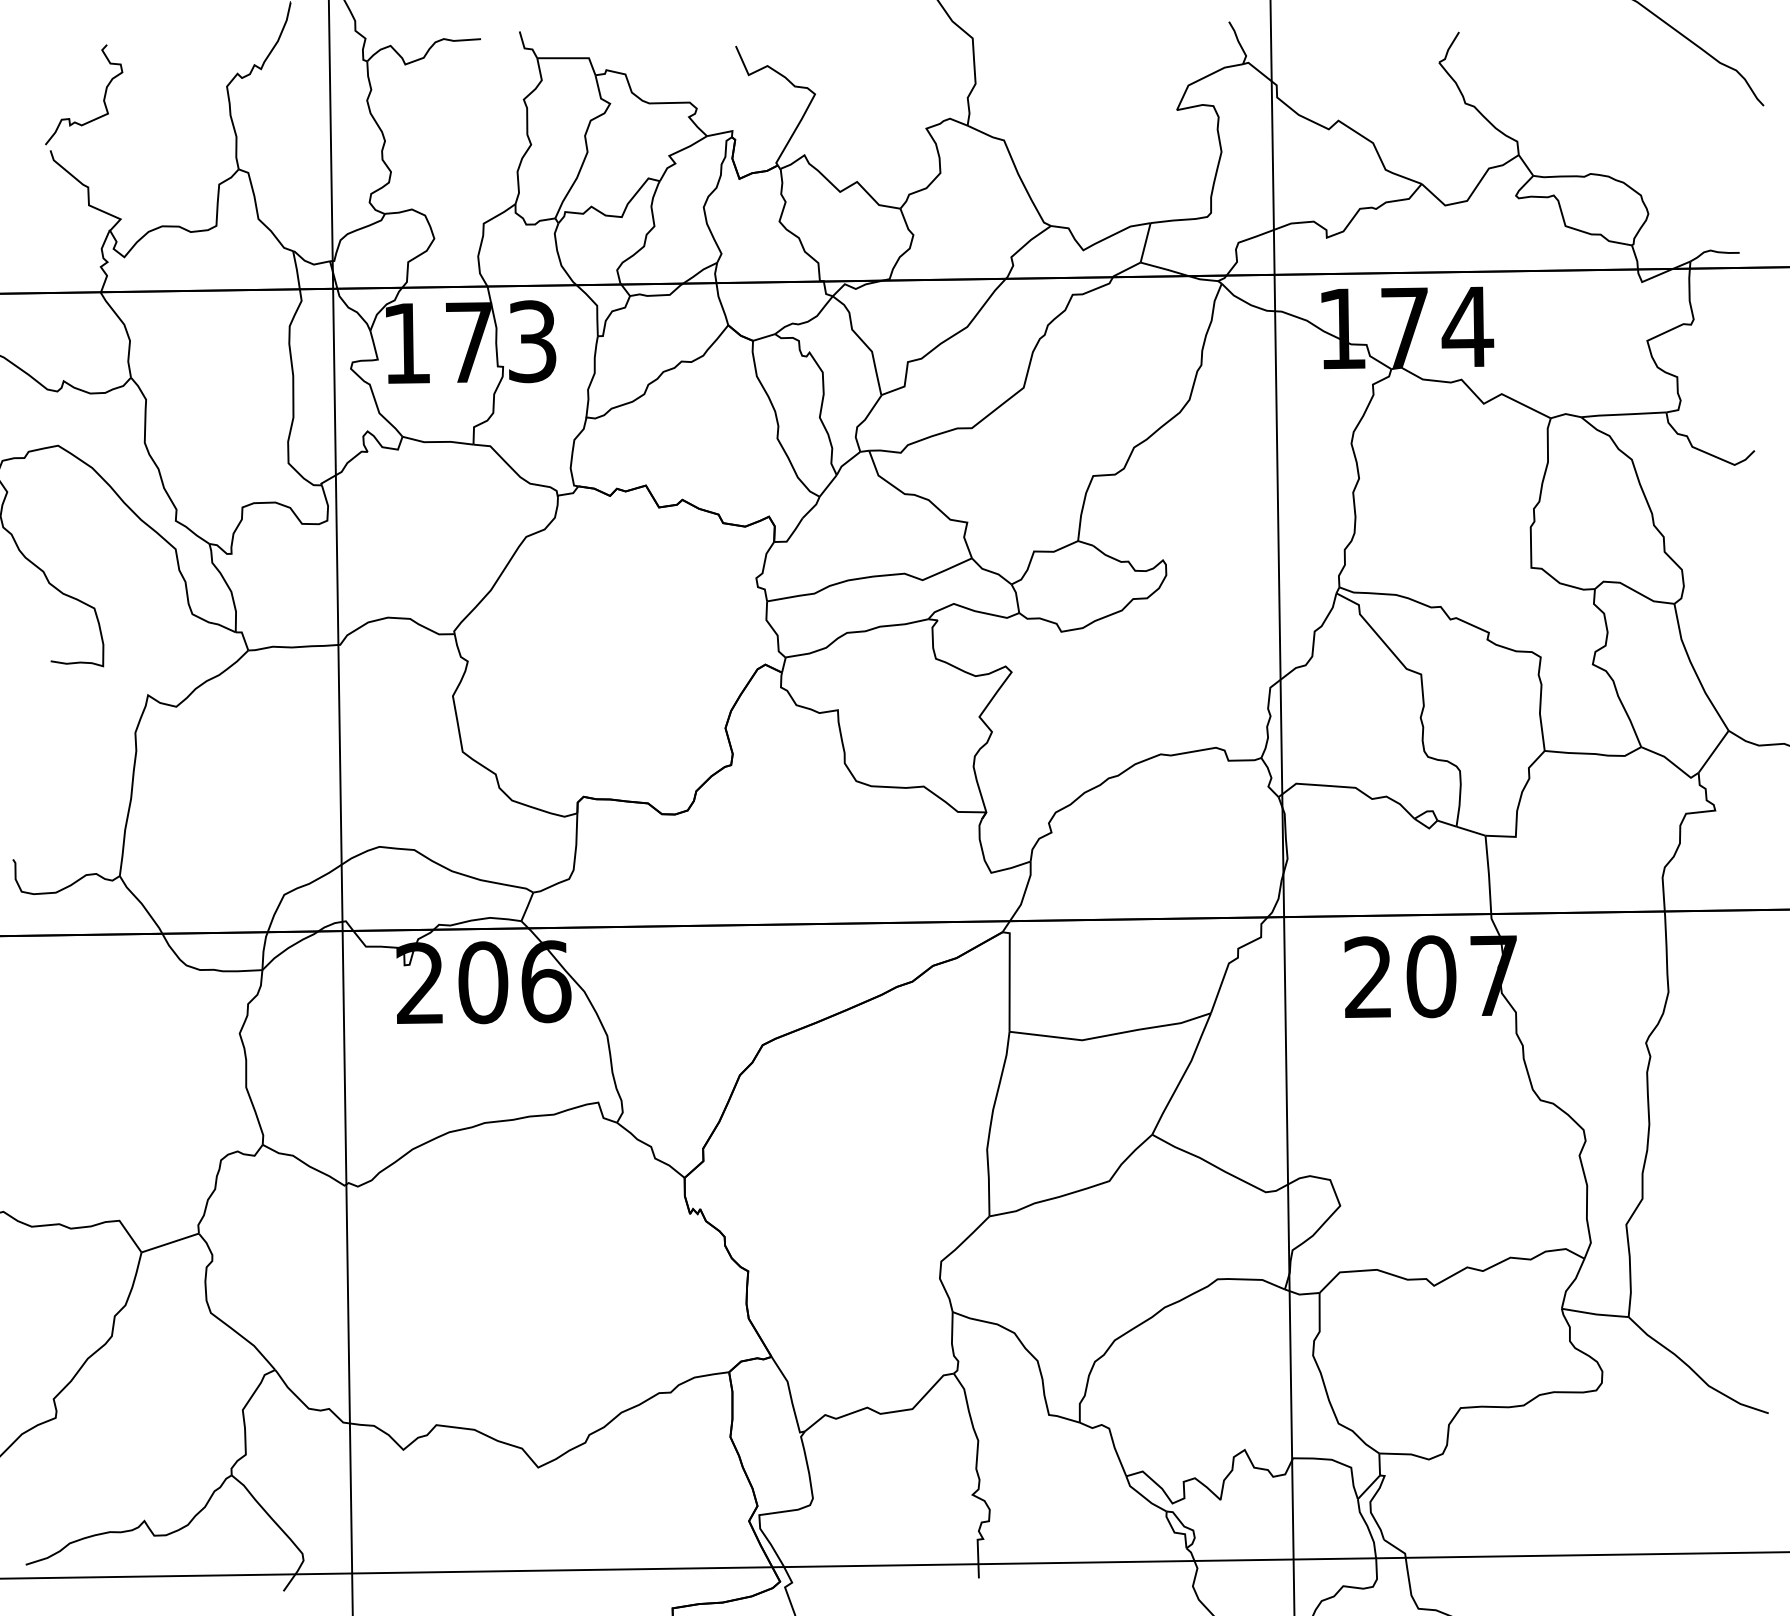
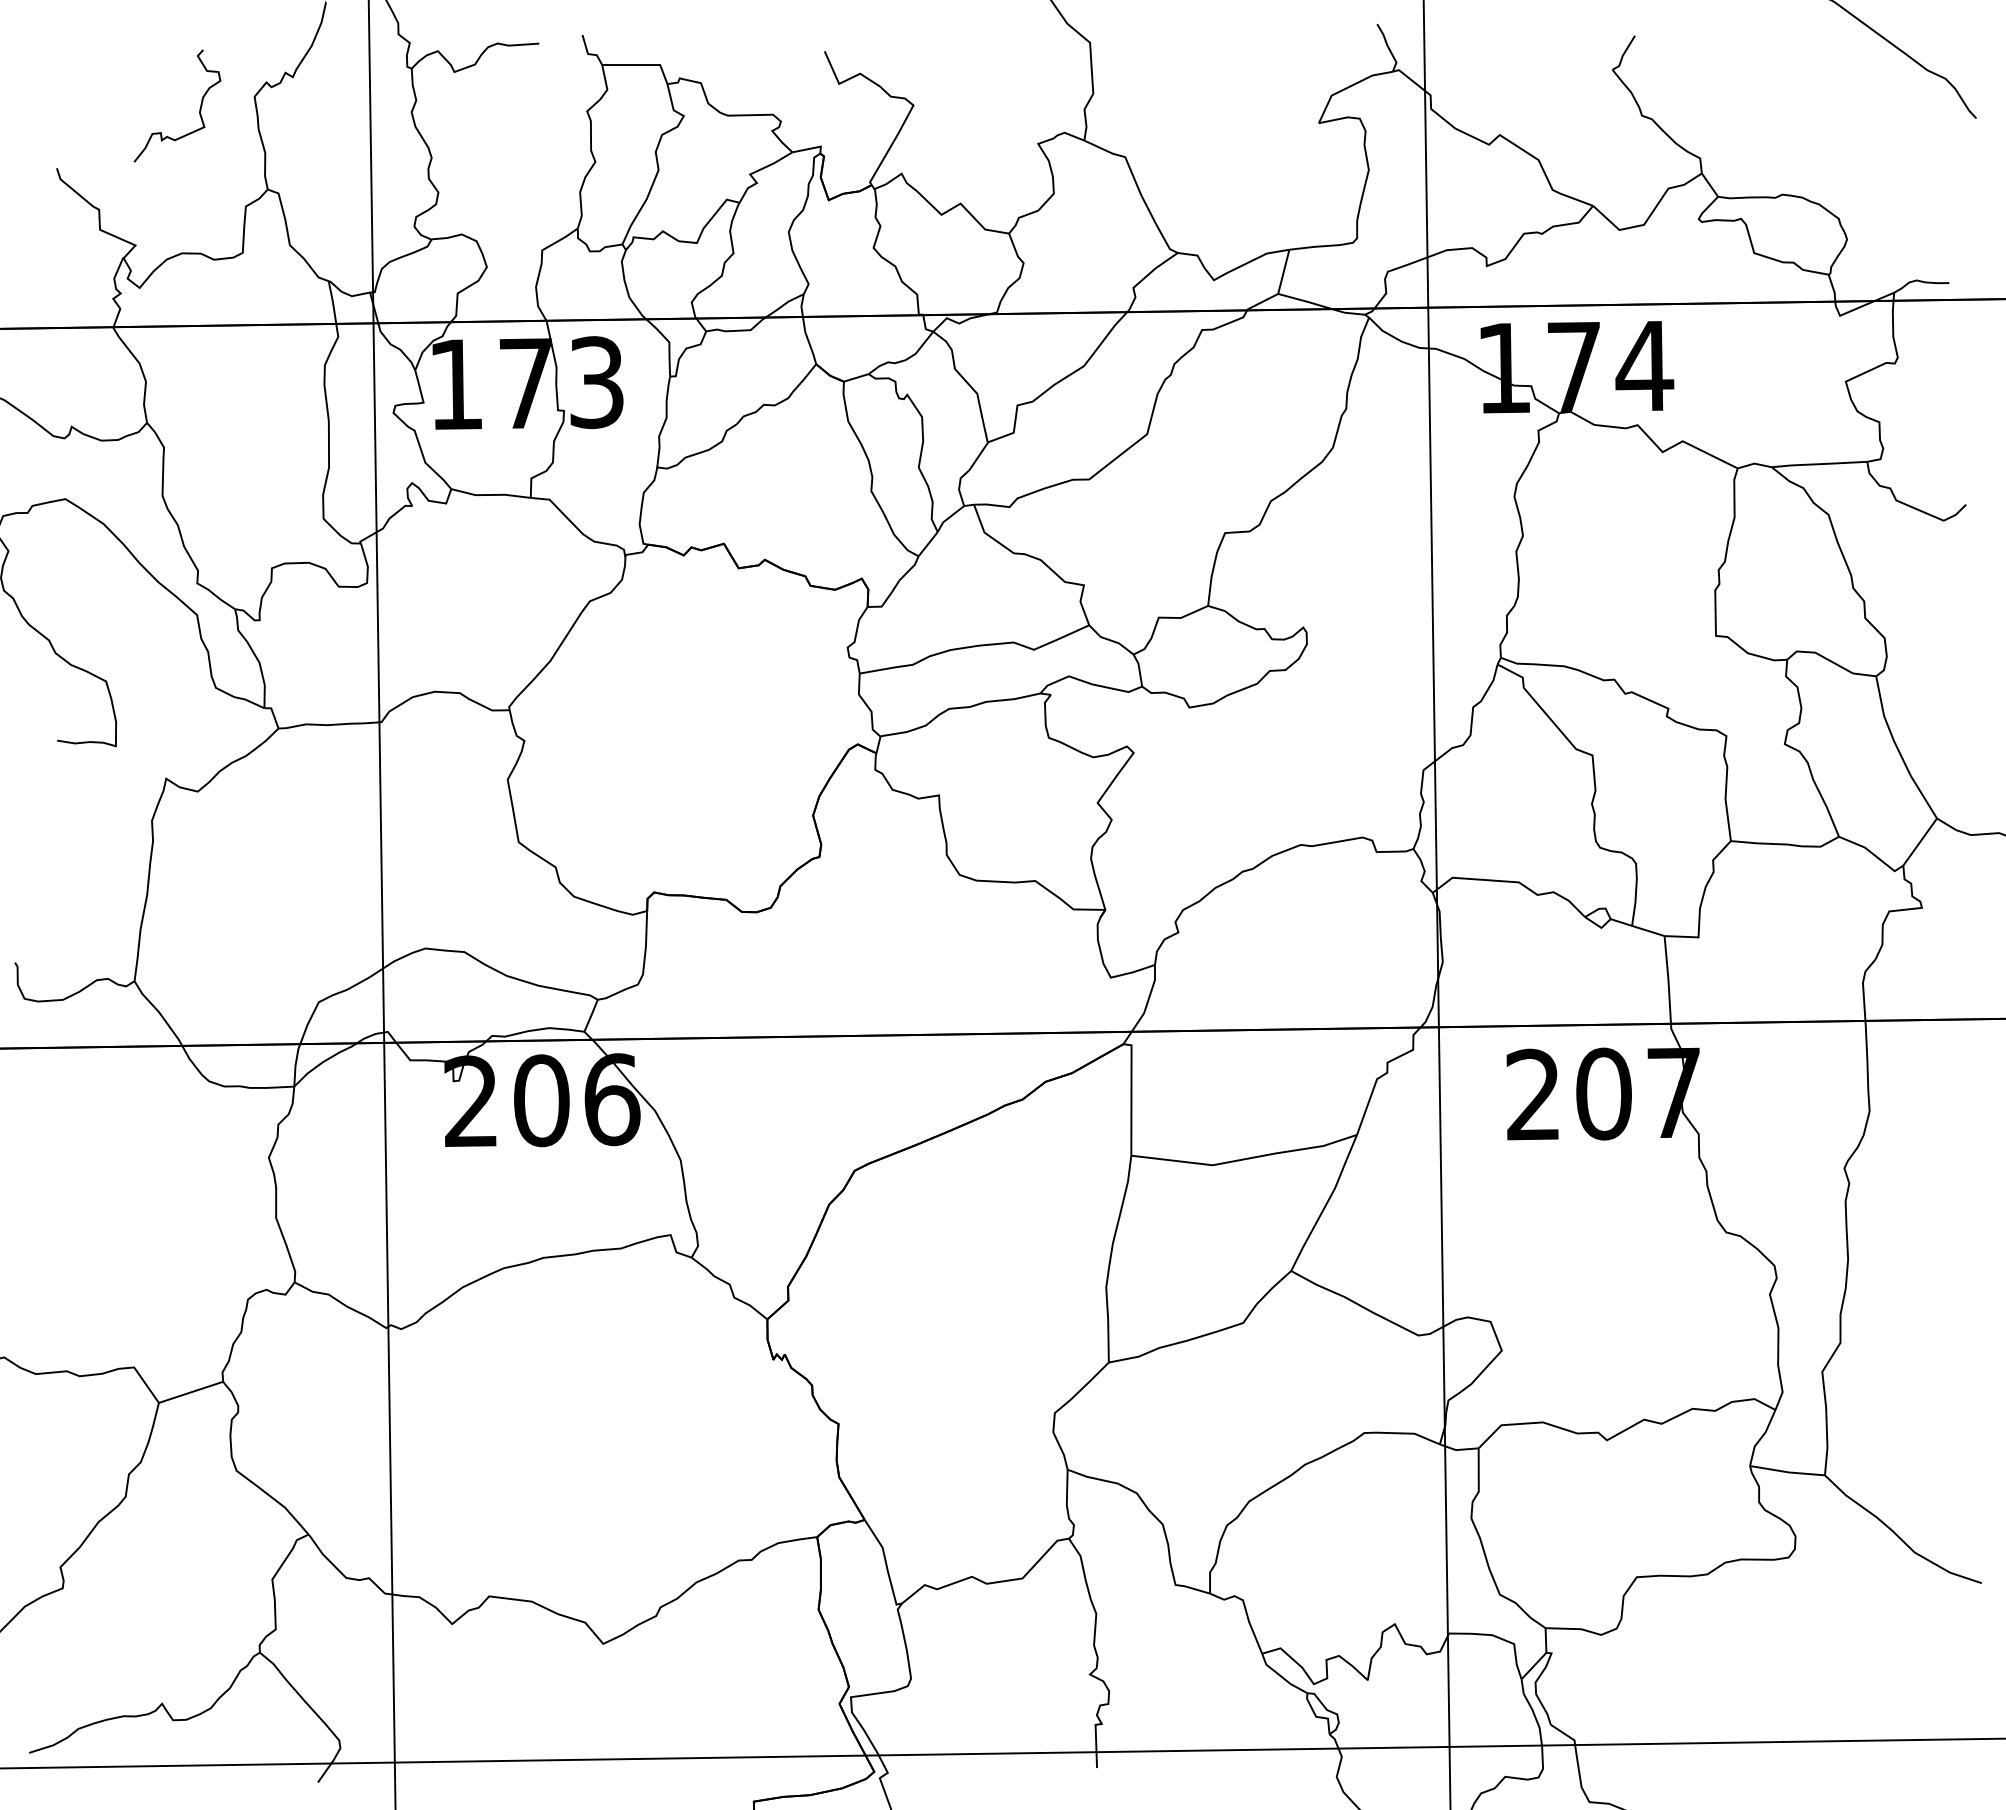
curve: (103, 97) -> (199, 108), moved

